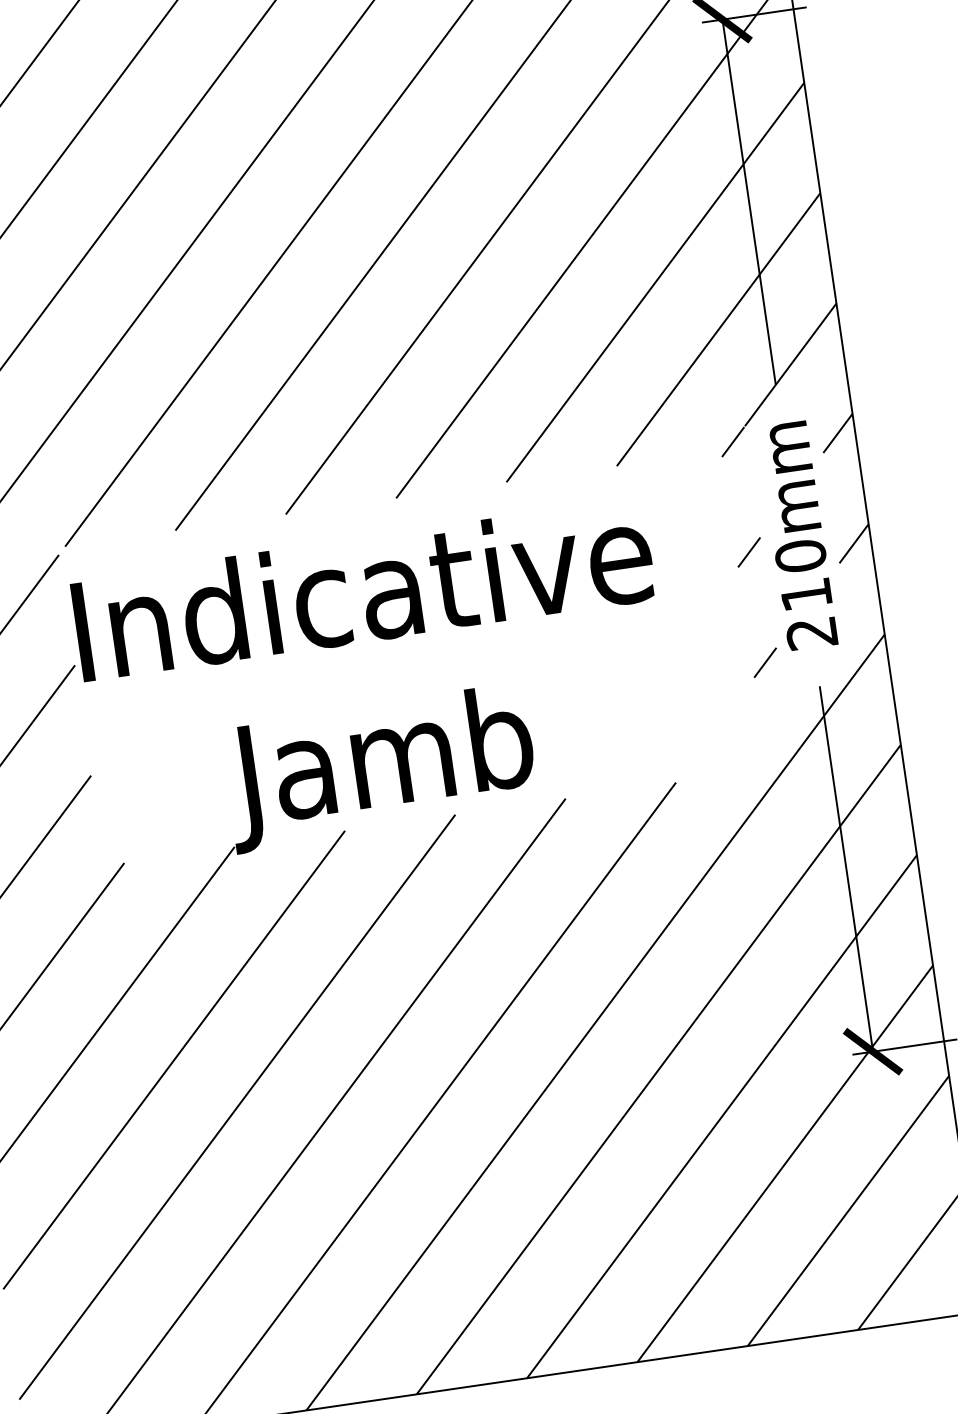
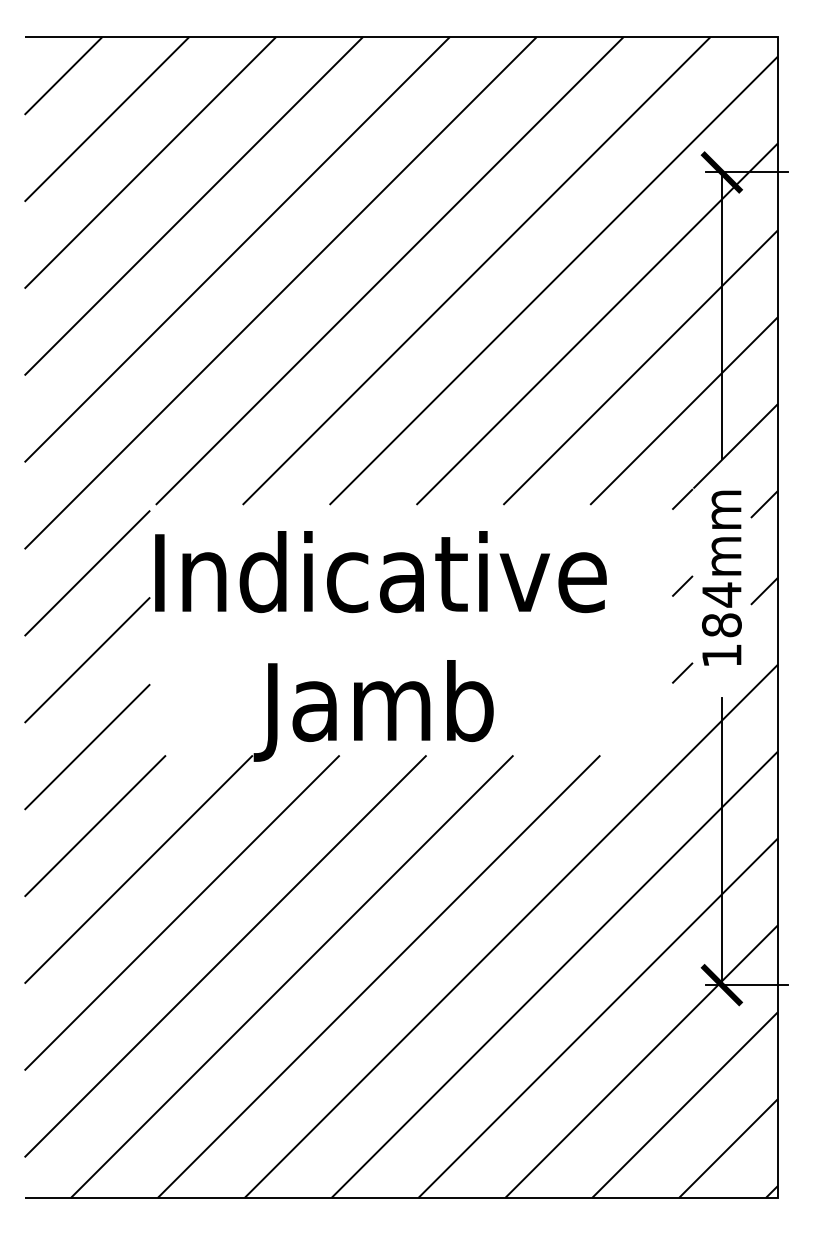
text: (805, 593) -> (721, 624), 210mm -> 184mm

